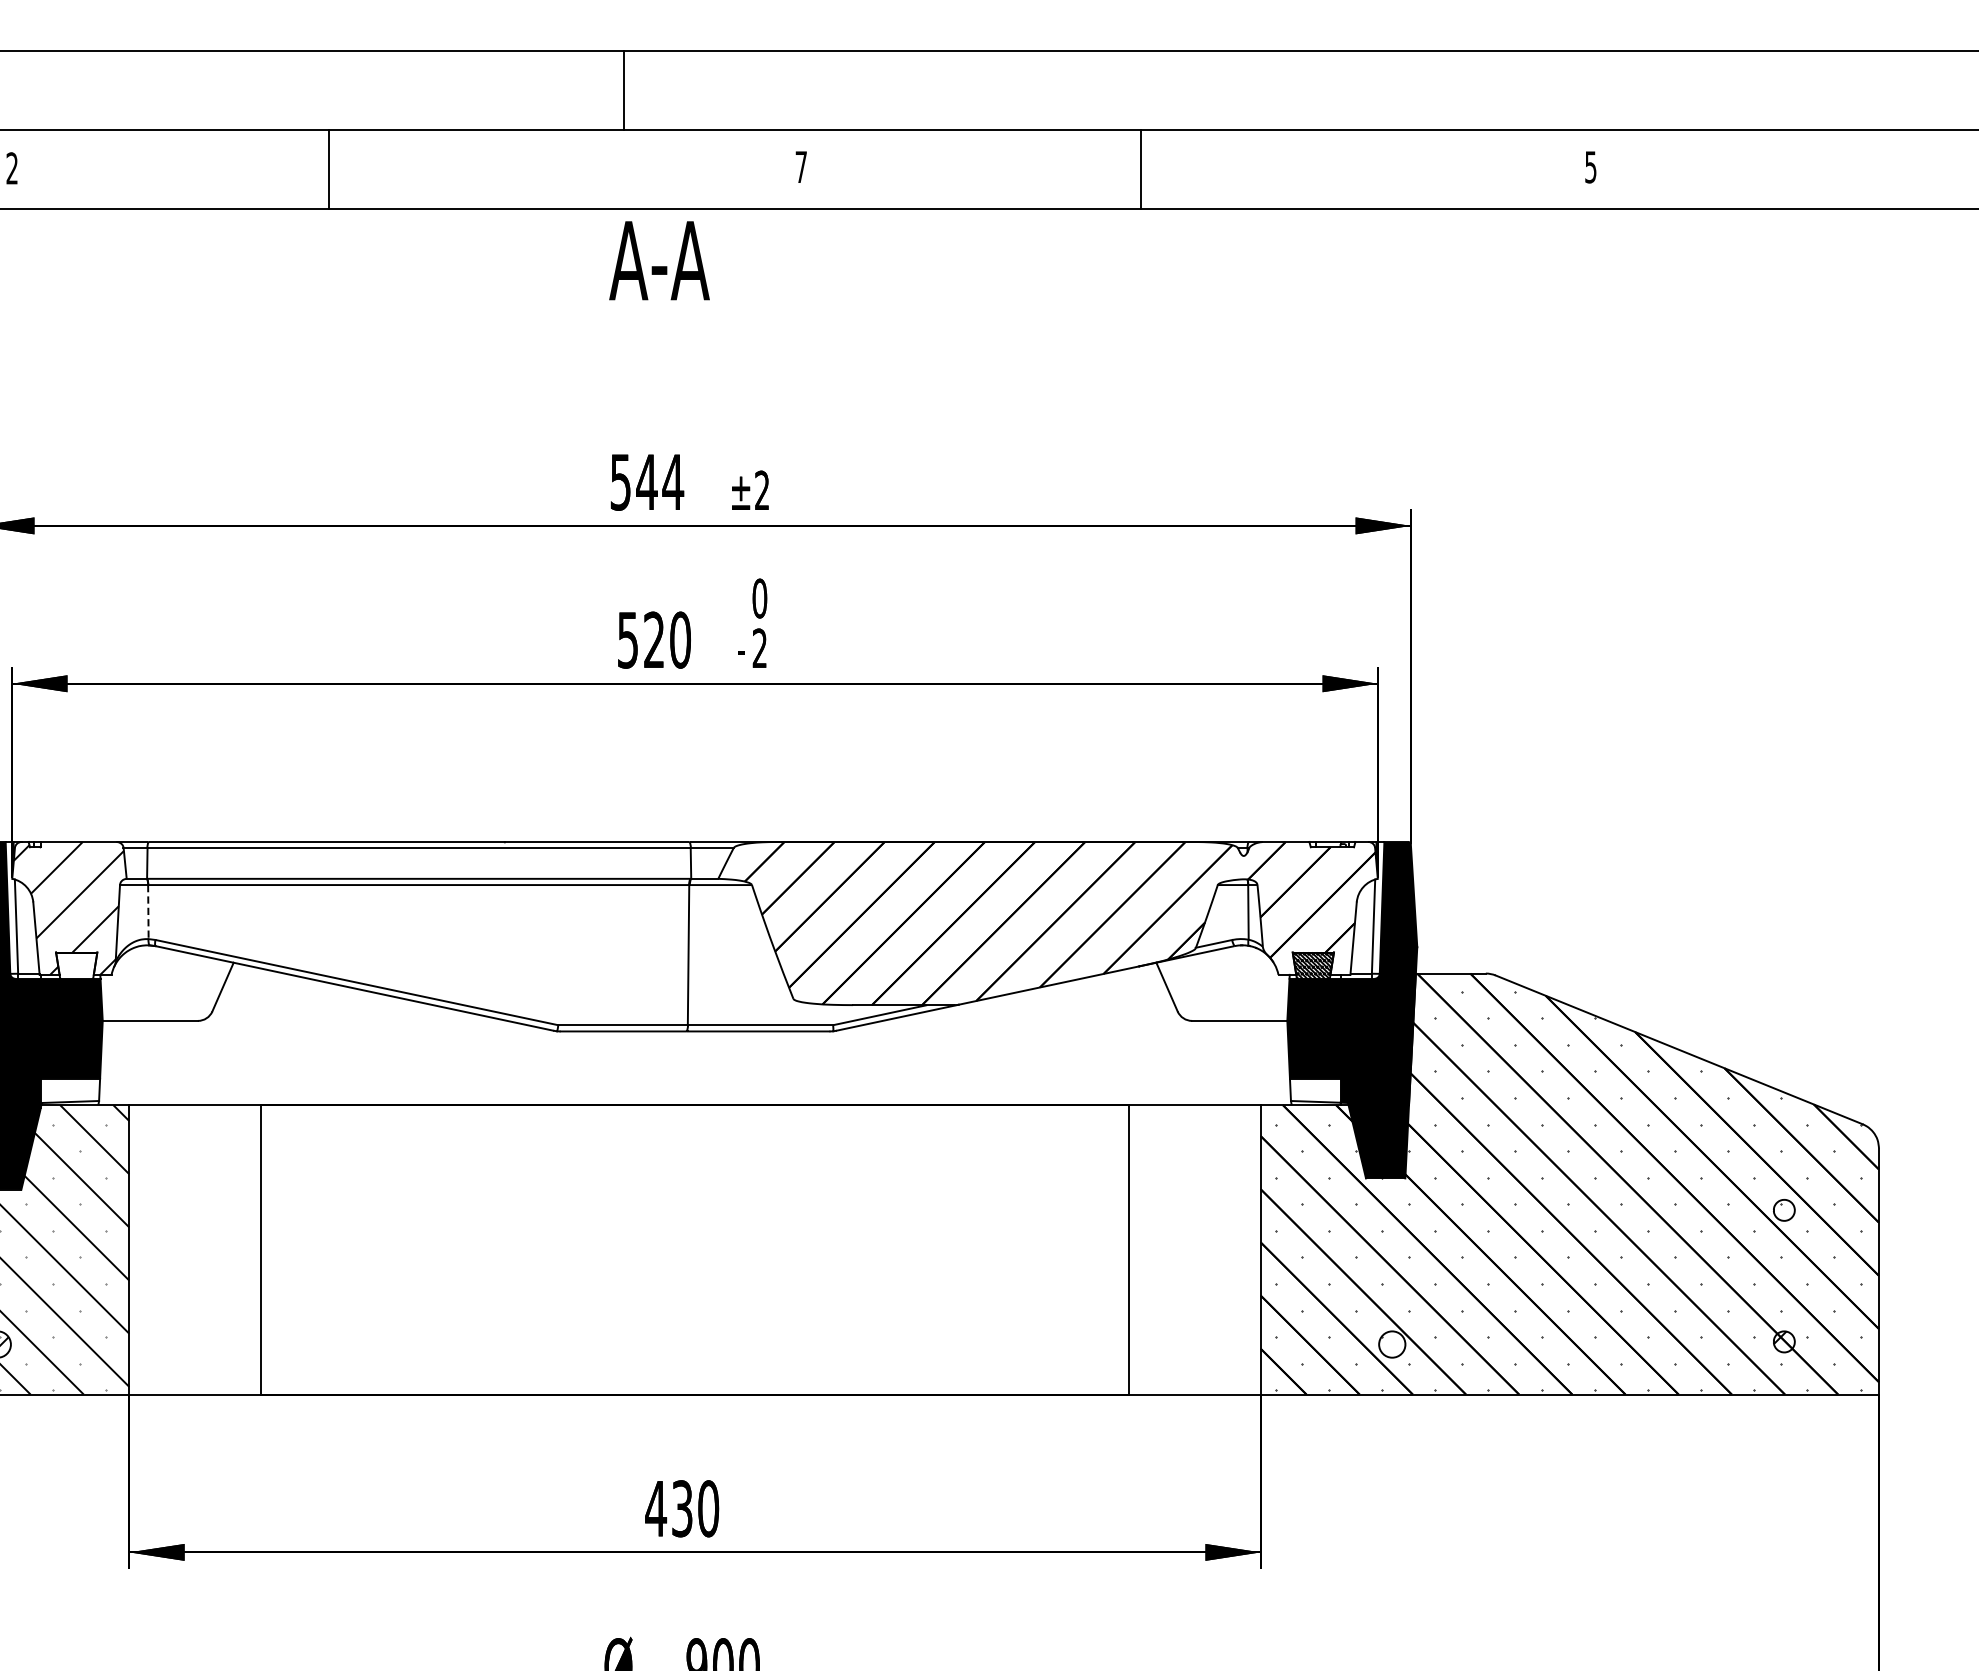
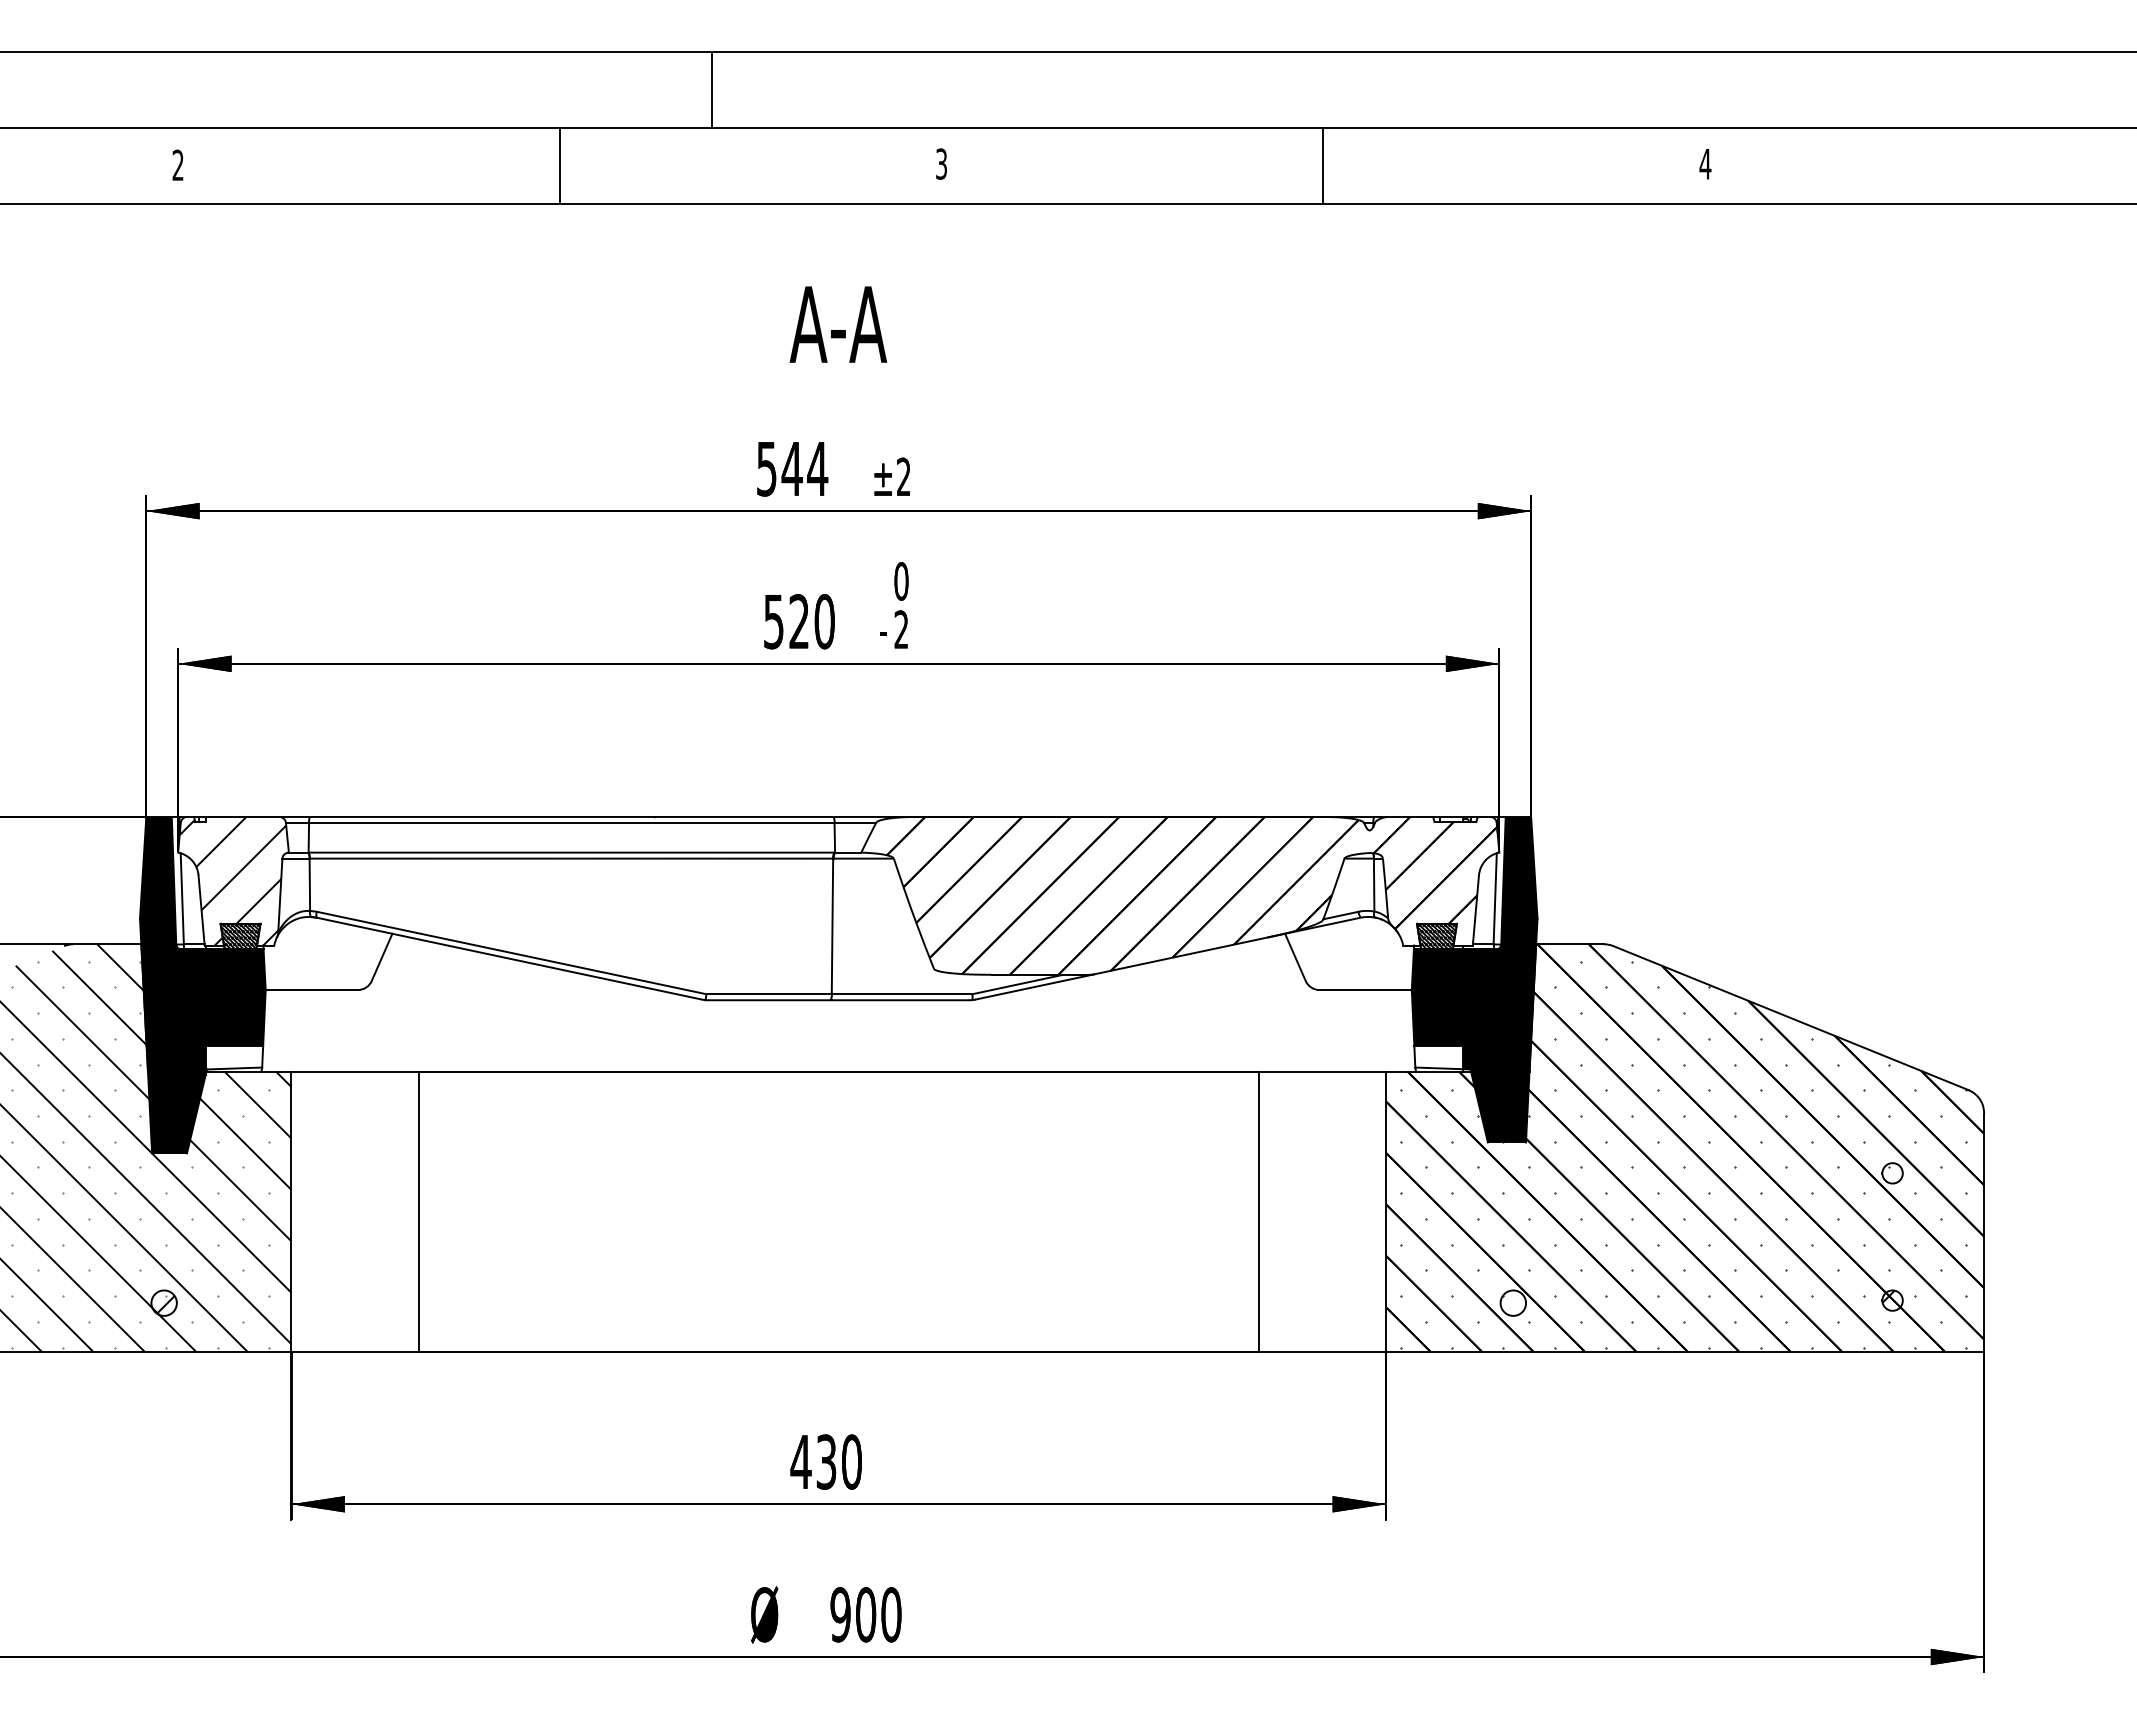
line: (624, 90) -> (712, 89), moved
text: (801, 166) -> (941, 163), 7 -> 3
text: (1590, 167) -> (1705, 164), 5 -> 4
line: (328, 169) -> (559, 166), moved
line: (1141, 169) -> (1323, 166), moved
text: (659, 260) -> (838, 324), moved
line: (148, 912) -> (309, 885), dashed -> solid
hatch: (76, 965) -> (240, 936), added

